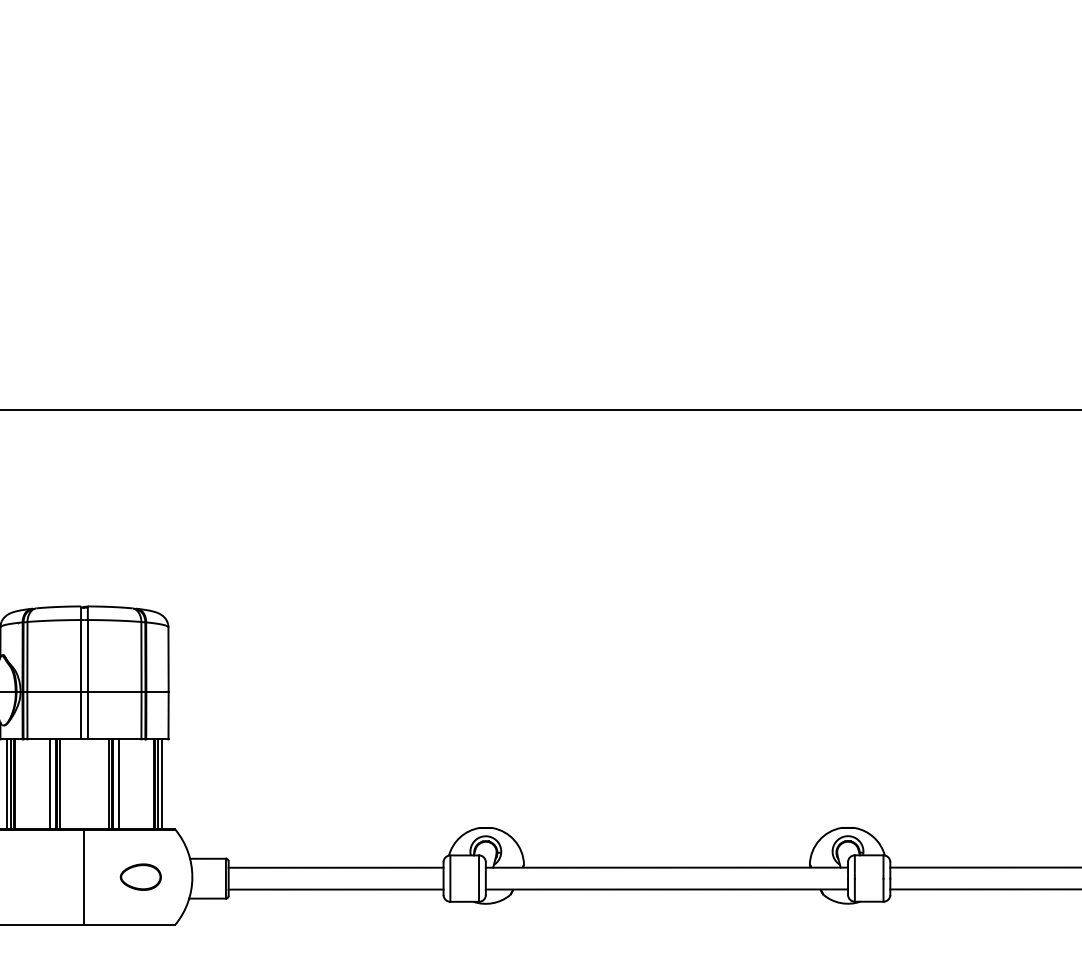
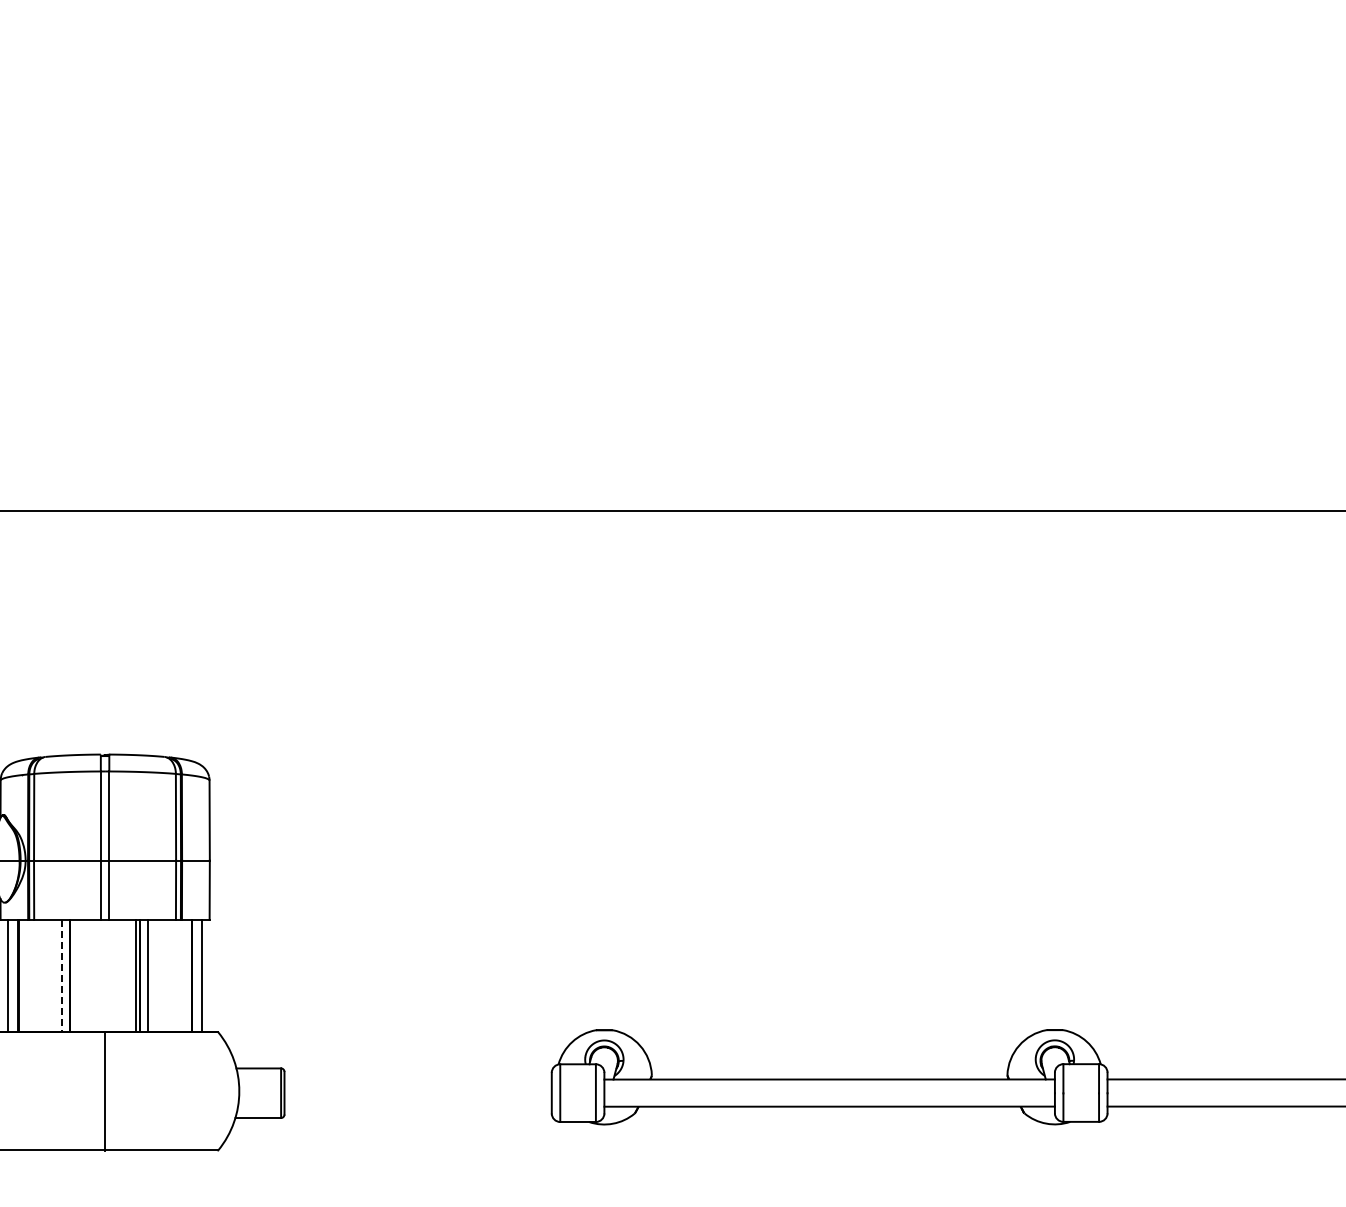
line: (10, 784) -> (13, 975), removed
line: (49, 784) -> (61, 975), solid -> dashed
line: (59, 784) -> (74, 975), removed
line: (157, 784) -> (196, 975), removed
line: (335, 867) -> (417, 1079), removed
part: (141, 877) -> (175, 1091), removed
line: (335, 889) -> (417, 1106), removed

